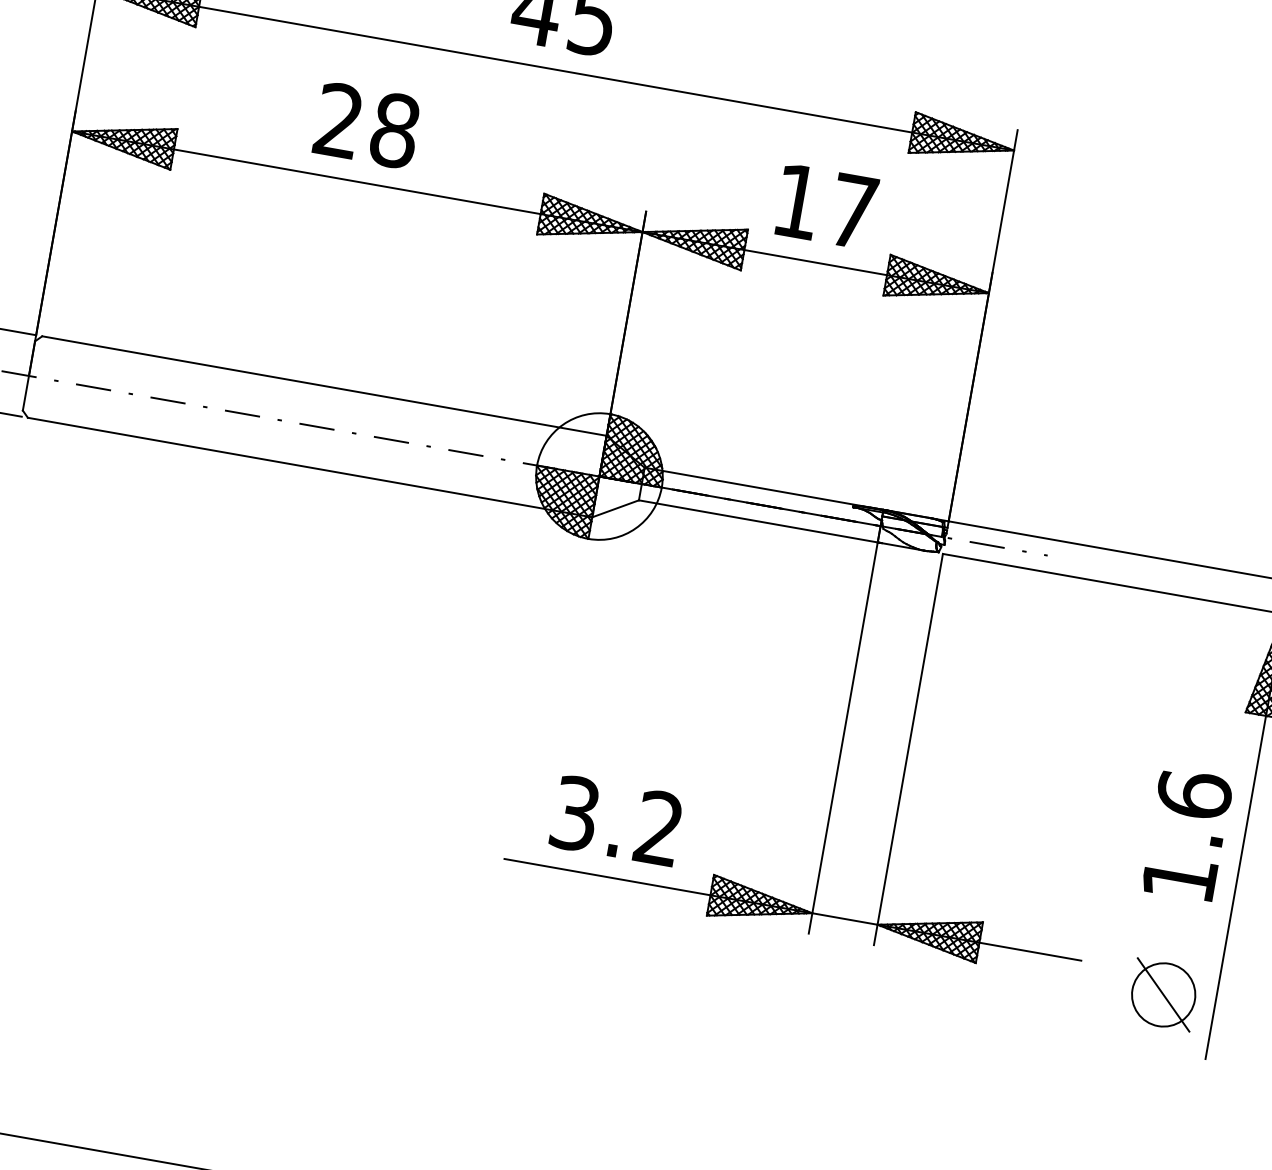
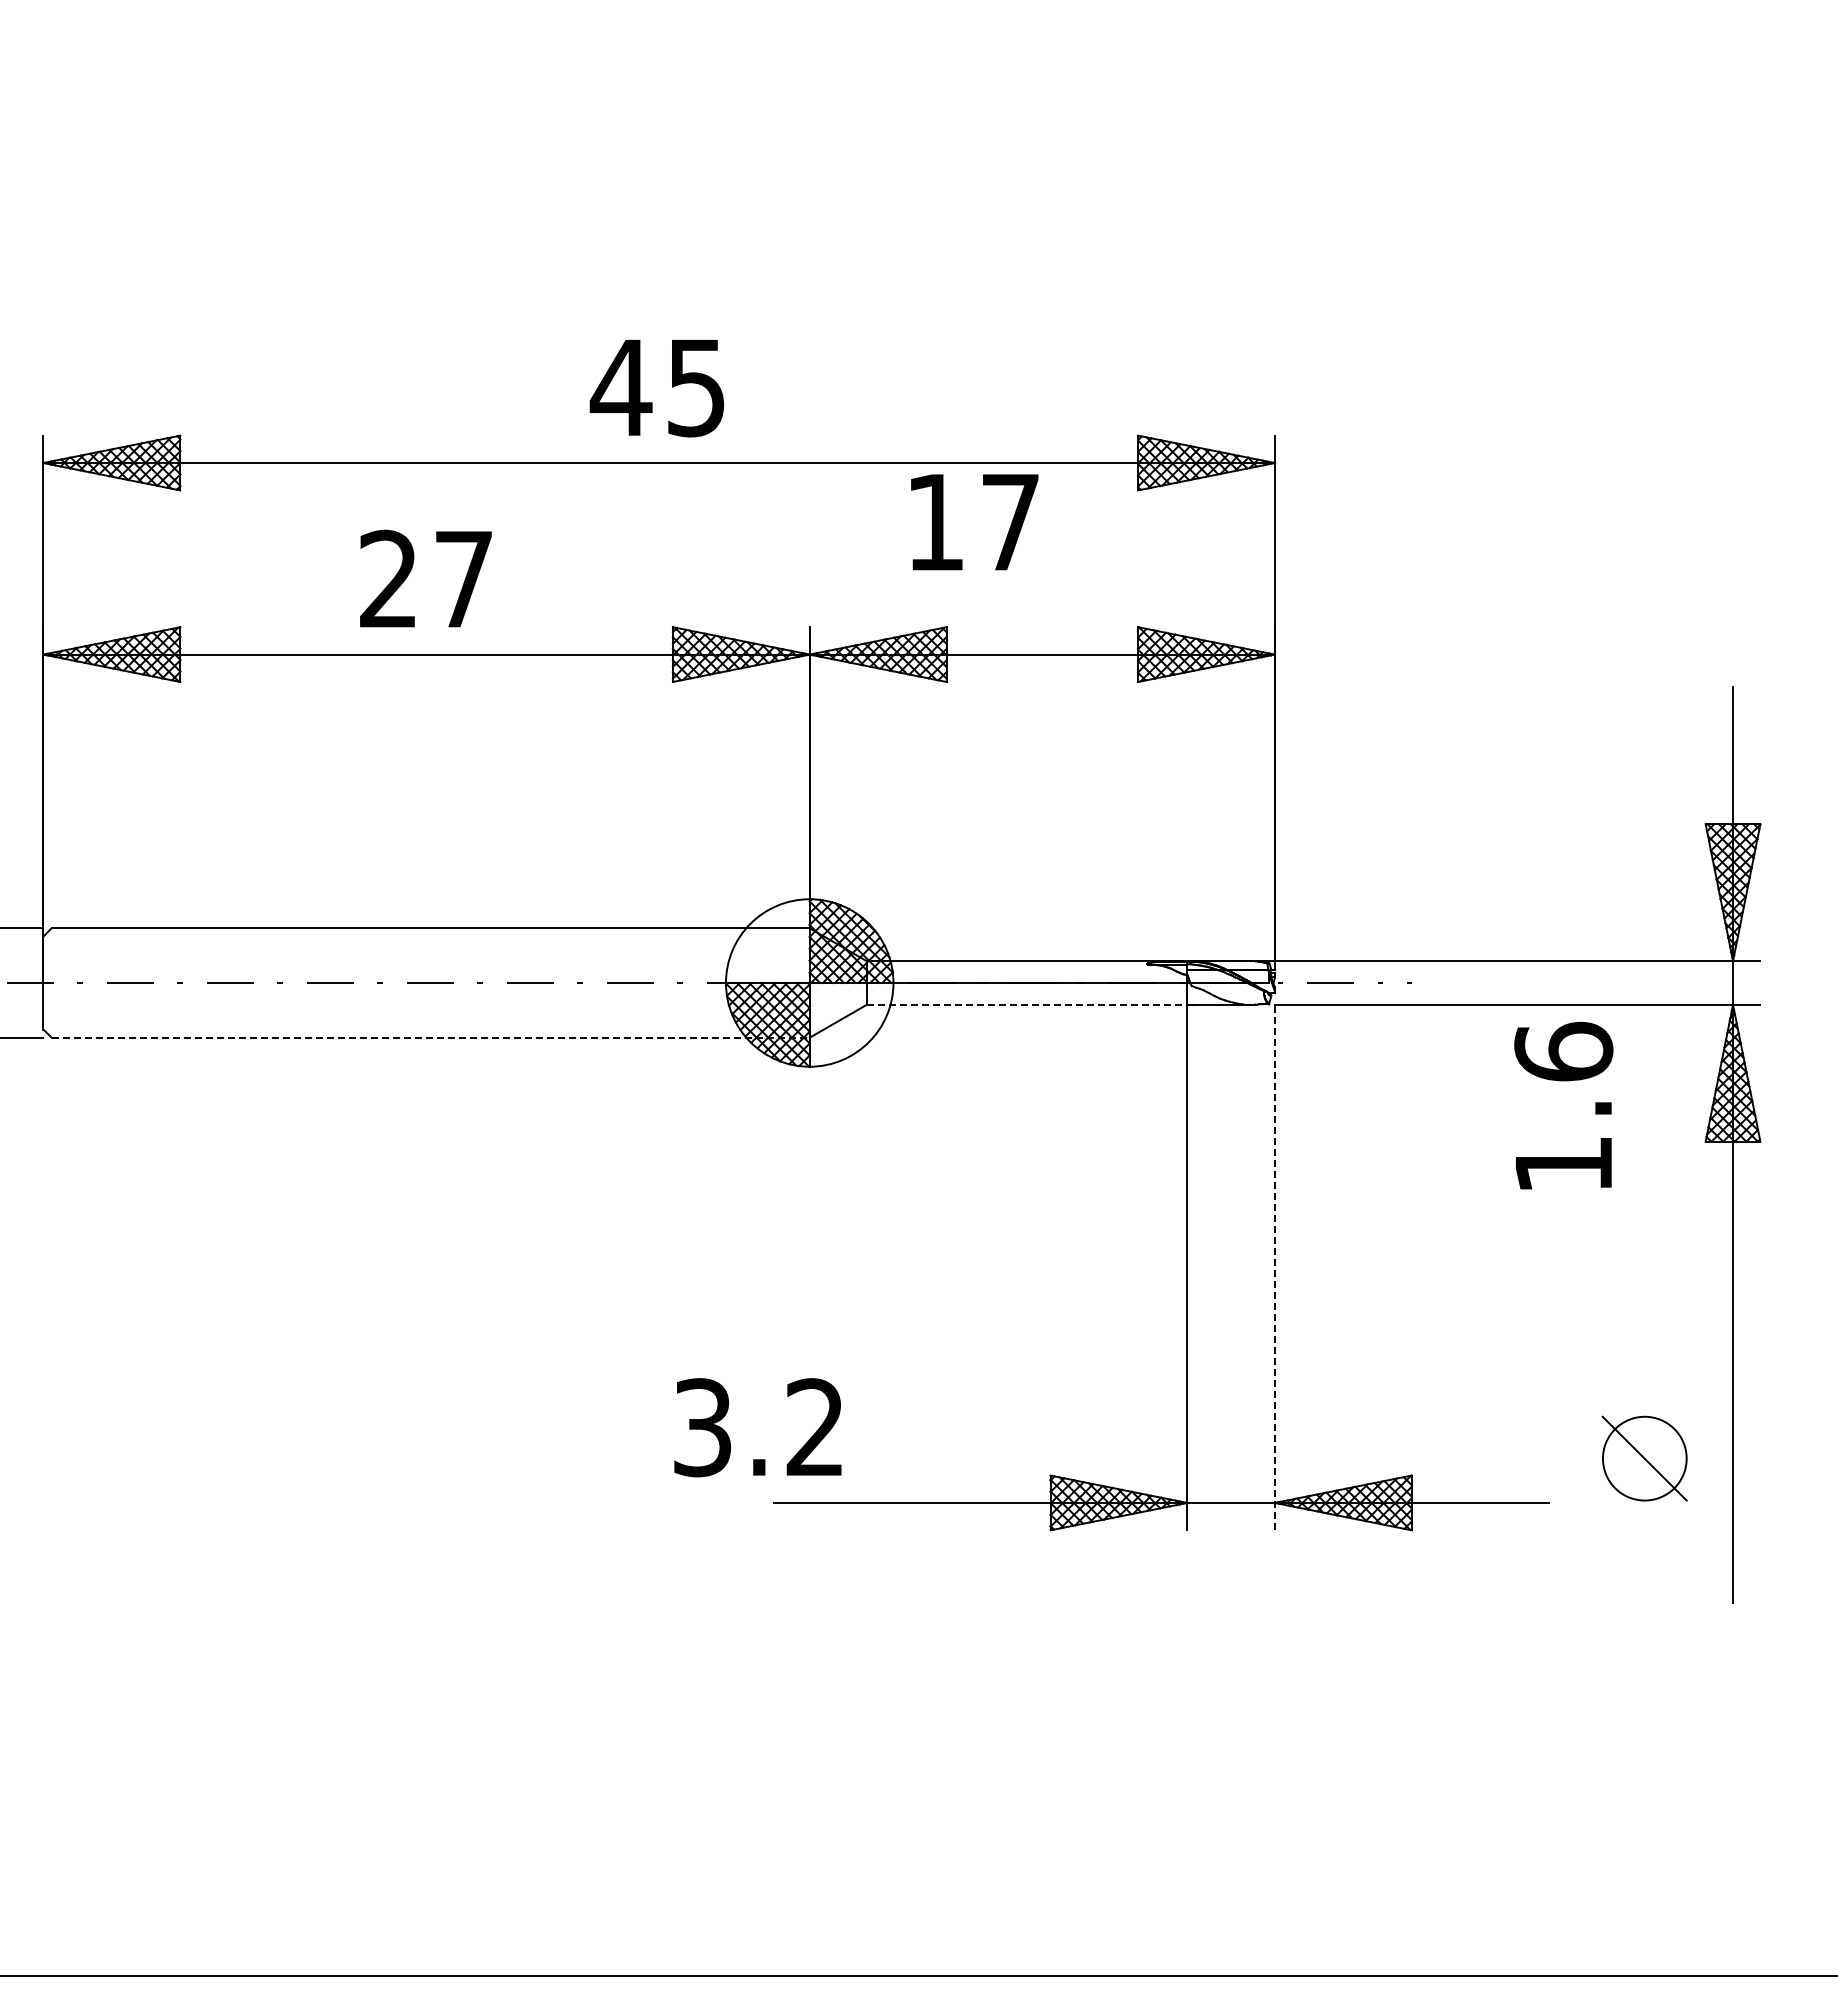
text: (394, 129) -> (463, 578), 28 -> 27
text: (826, 206) -> (974, 522), moved
line: (310, 467) -> (431, 1037), solid -> dashed
line: (758, 521) -> (1027, 1004), solid -> dashed
line: (908, 749) -> (1274, 1267), solid -> dashed
text: (616, 820) -> (757, 1427), moved
text: (1187, 834) -> (1563, 1105), moved
part: (1163, 994) -> (1644, 1458), moved

